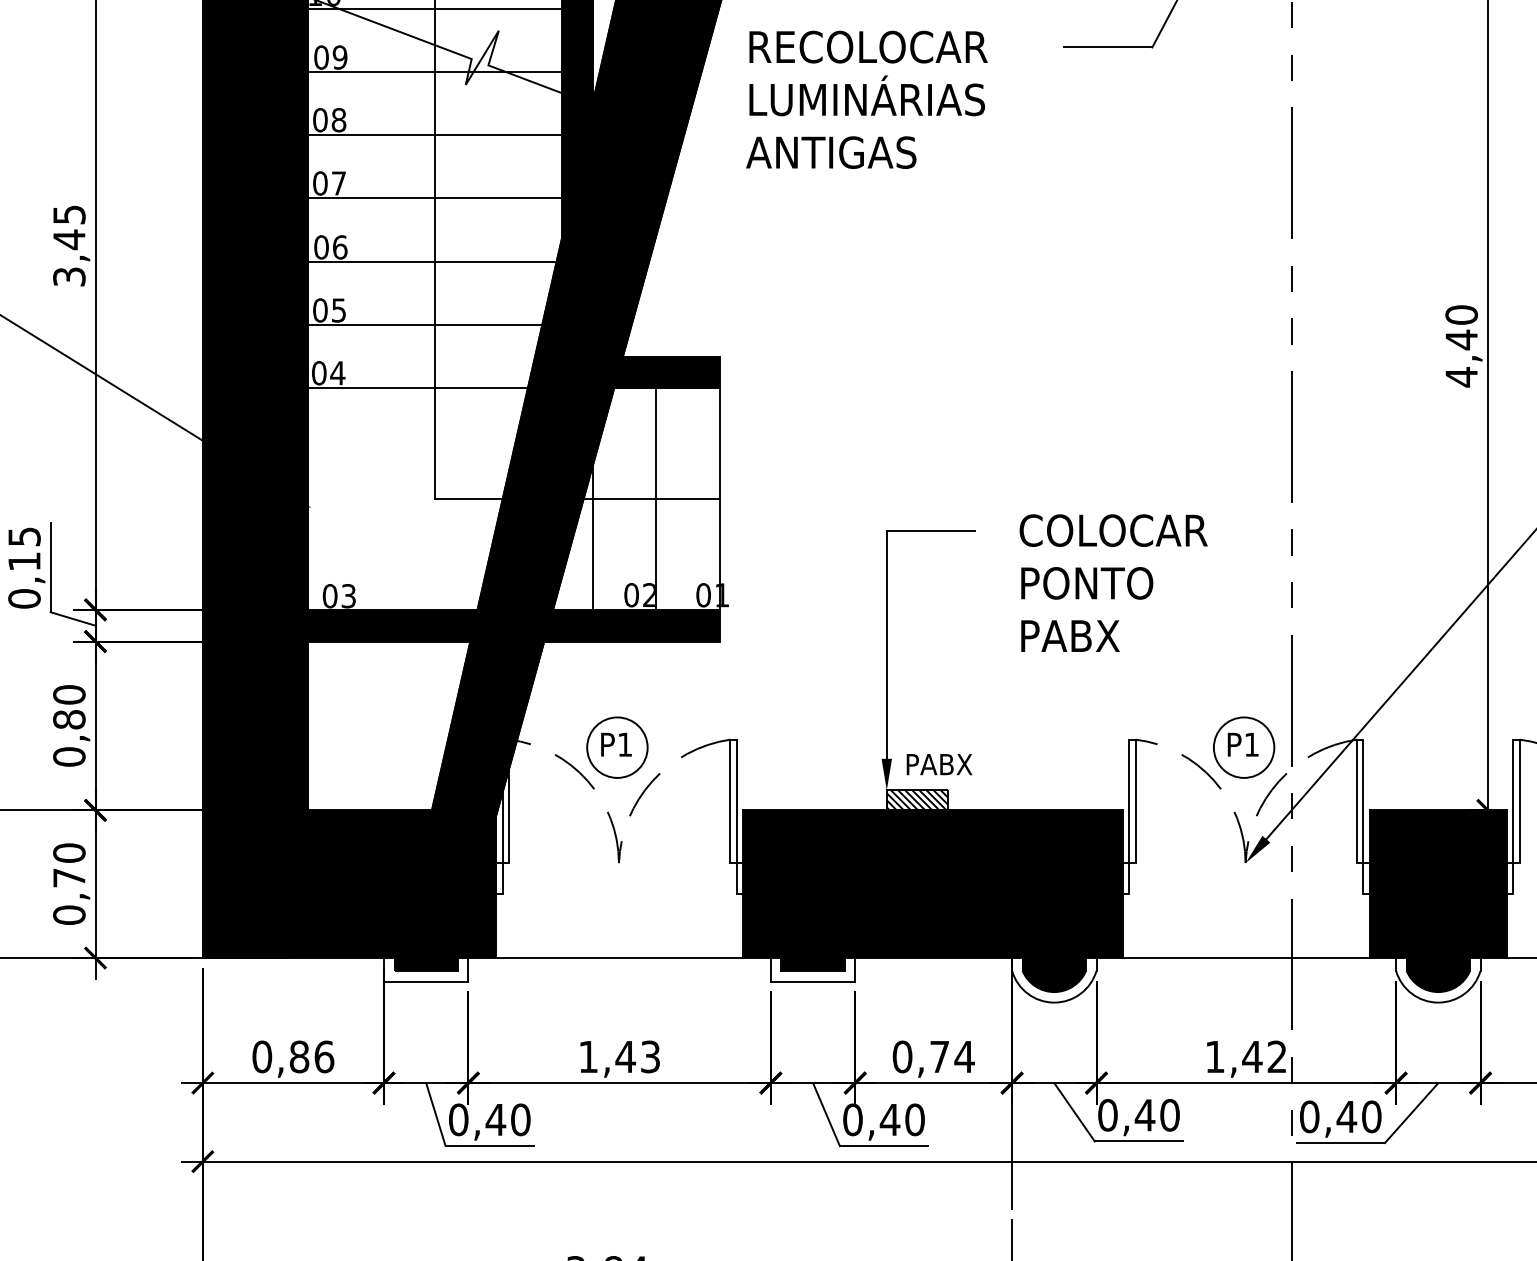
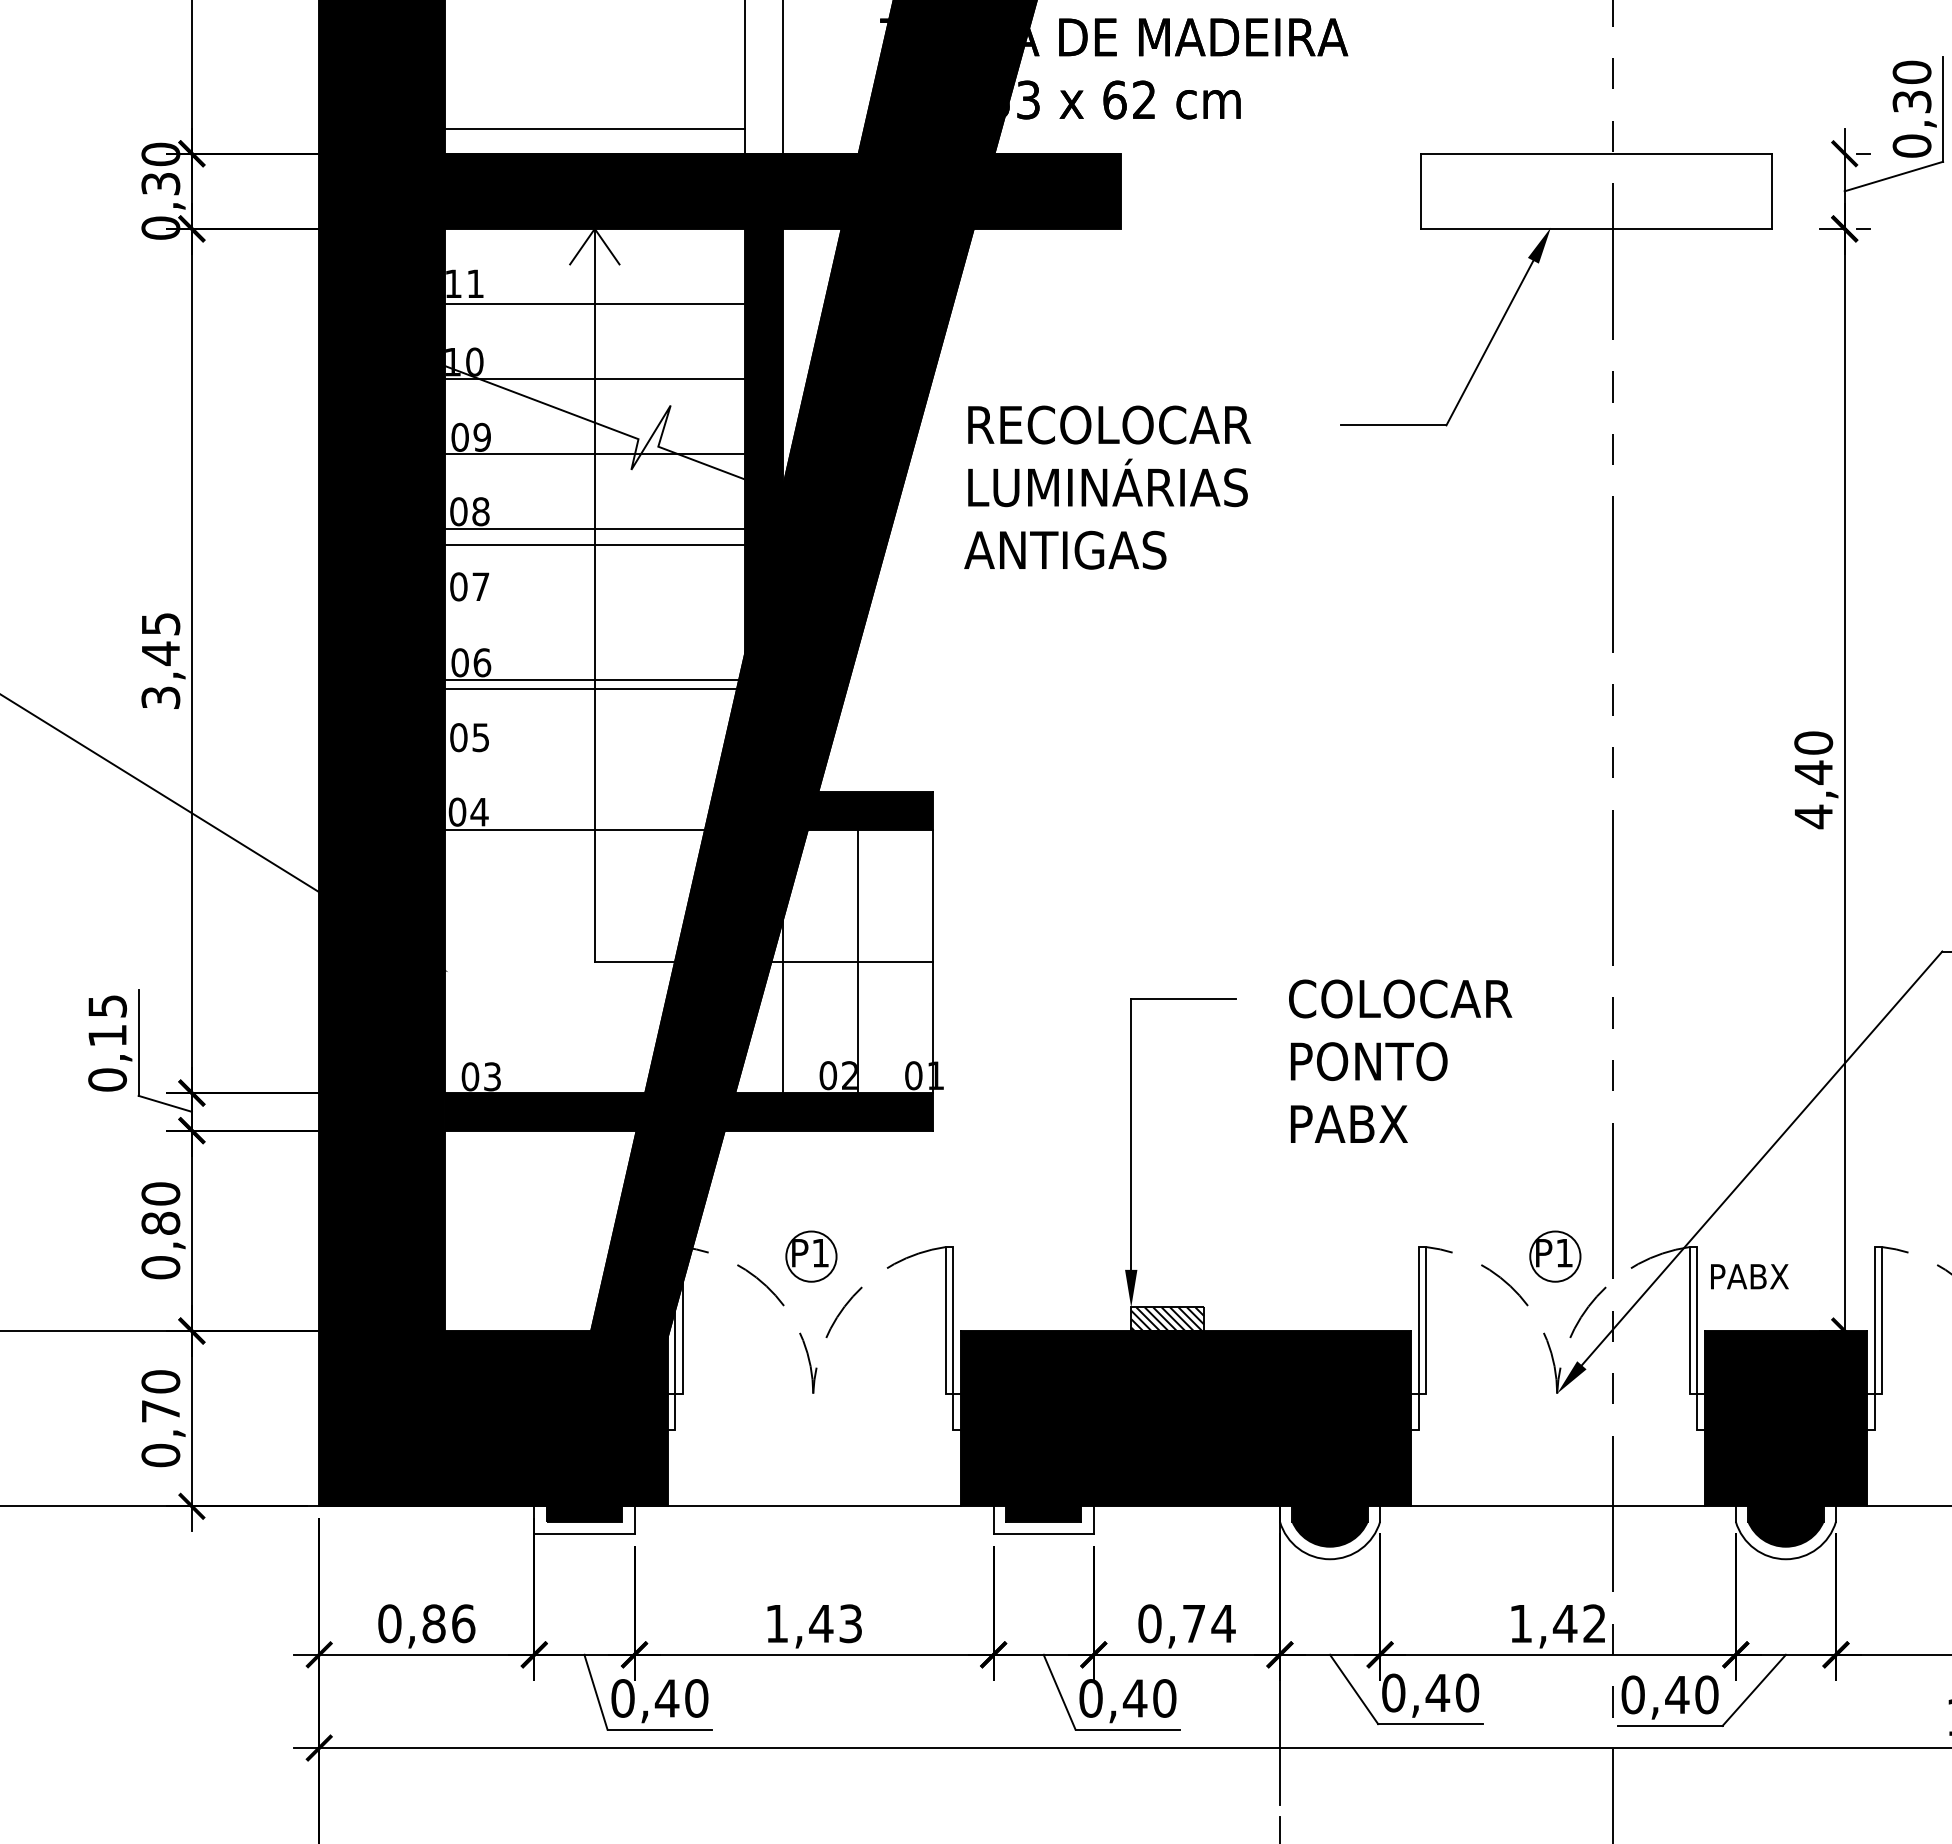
line: (434, 198) -> (594, 544), moved
line: (434, 324) -> (594, 688), moved
circle: (617, 747) -> (811, 1256), size x0.7
circle: (1244, 747) -> (1555, 1256), size x0.7
text: (939, 764) -> (1749, 1276), moved

